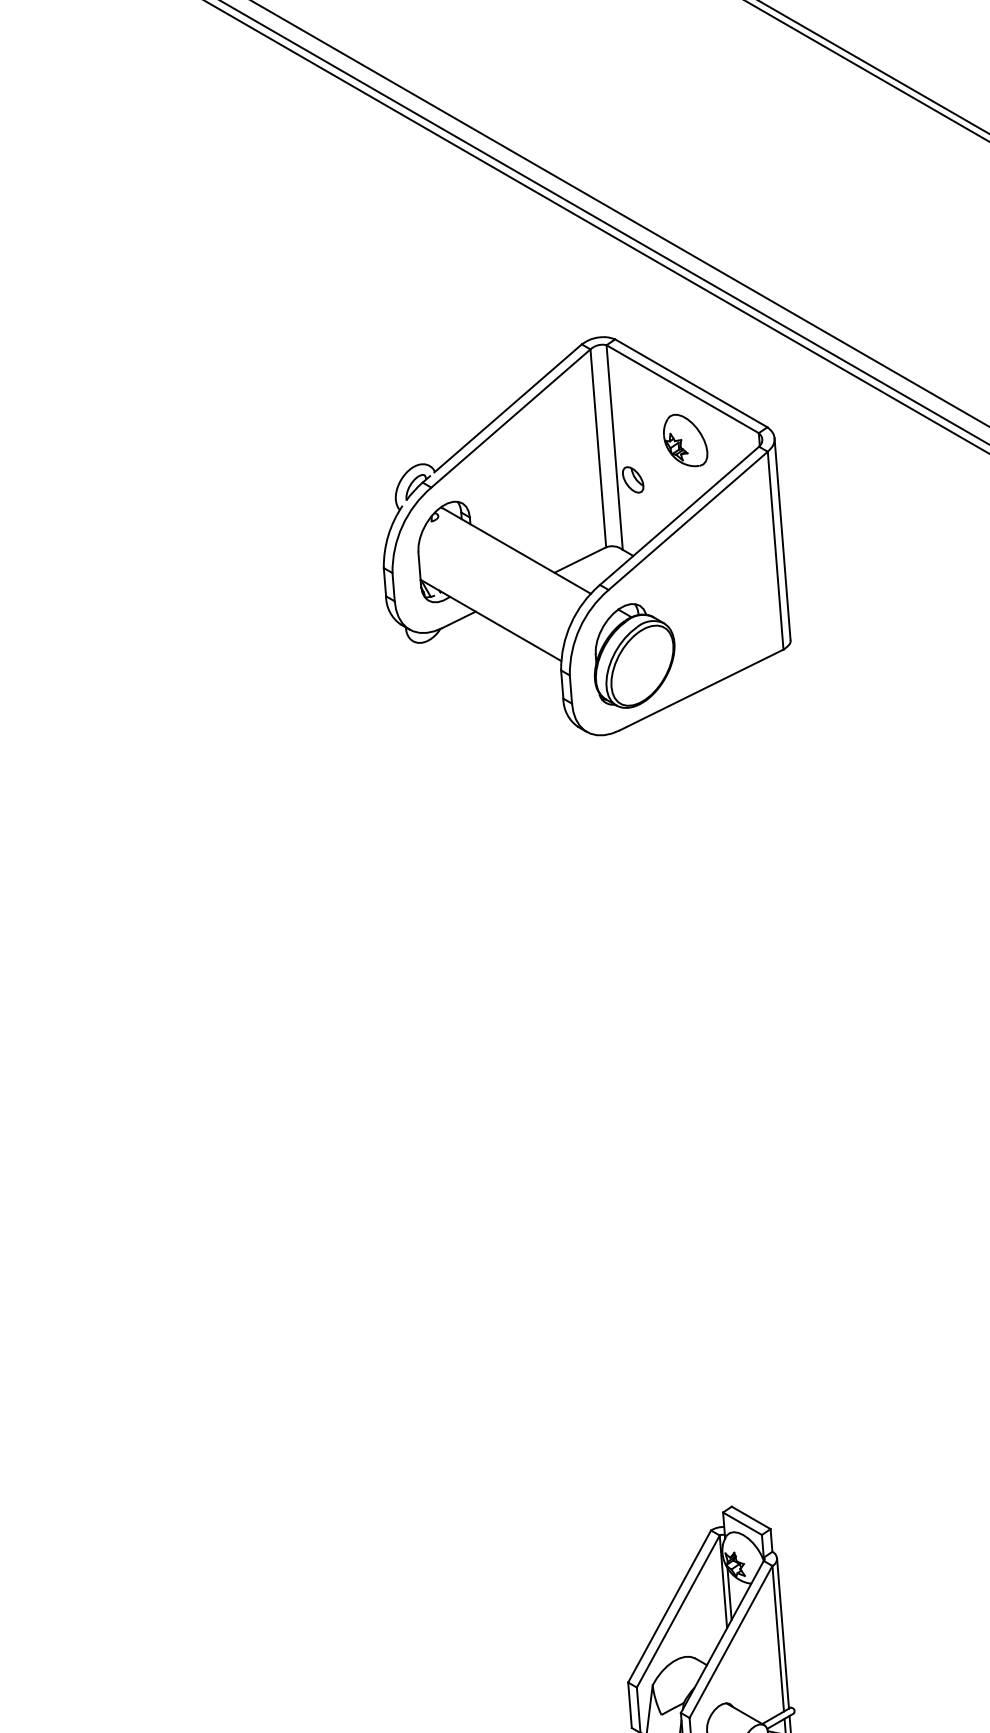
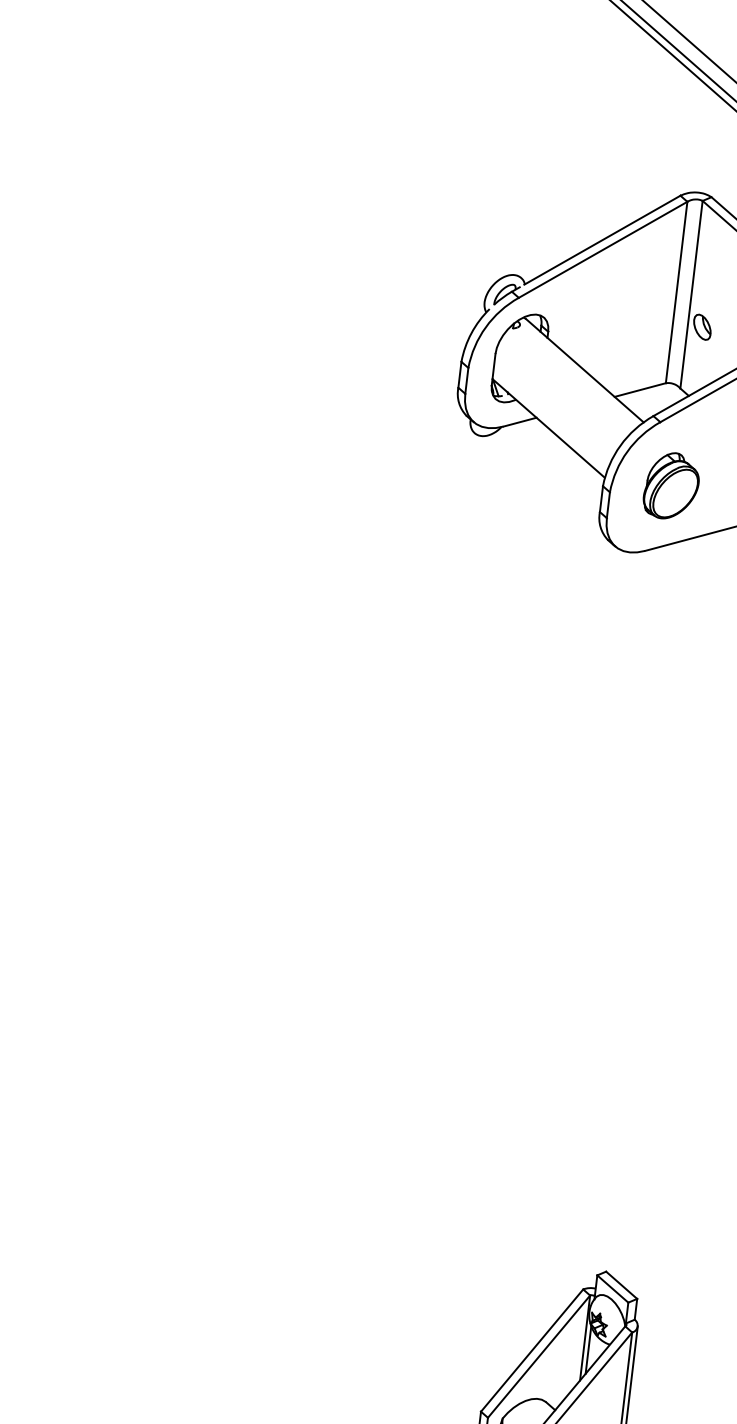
part: (634, 655) -> (671, 485), size x0.7

